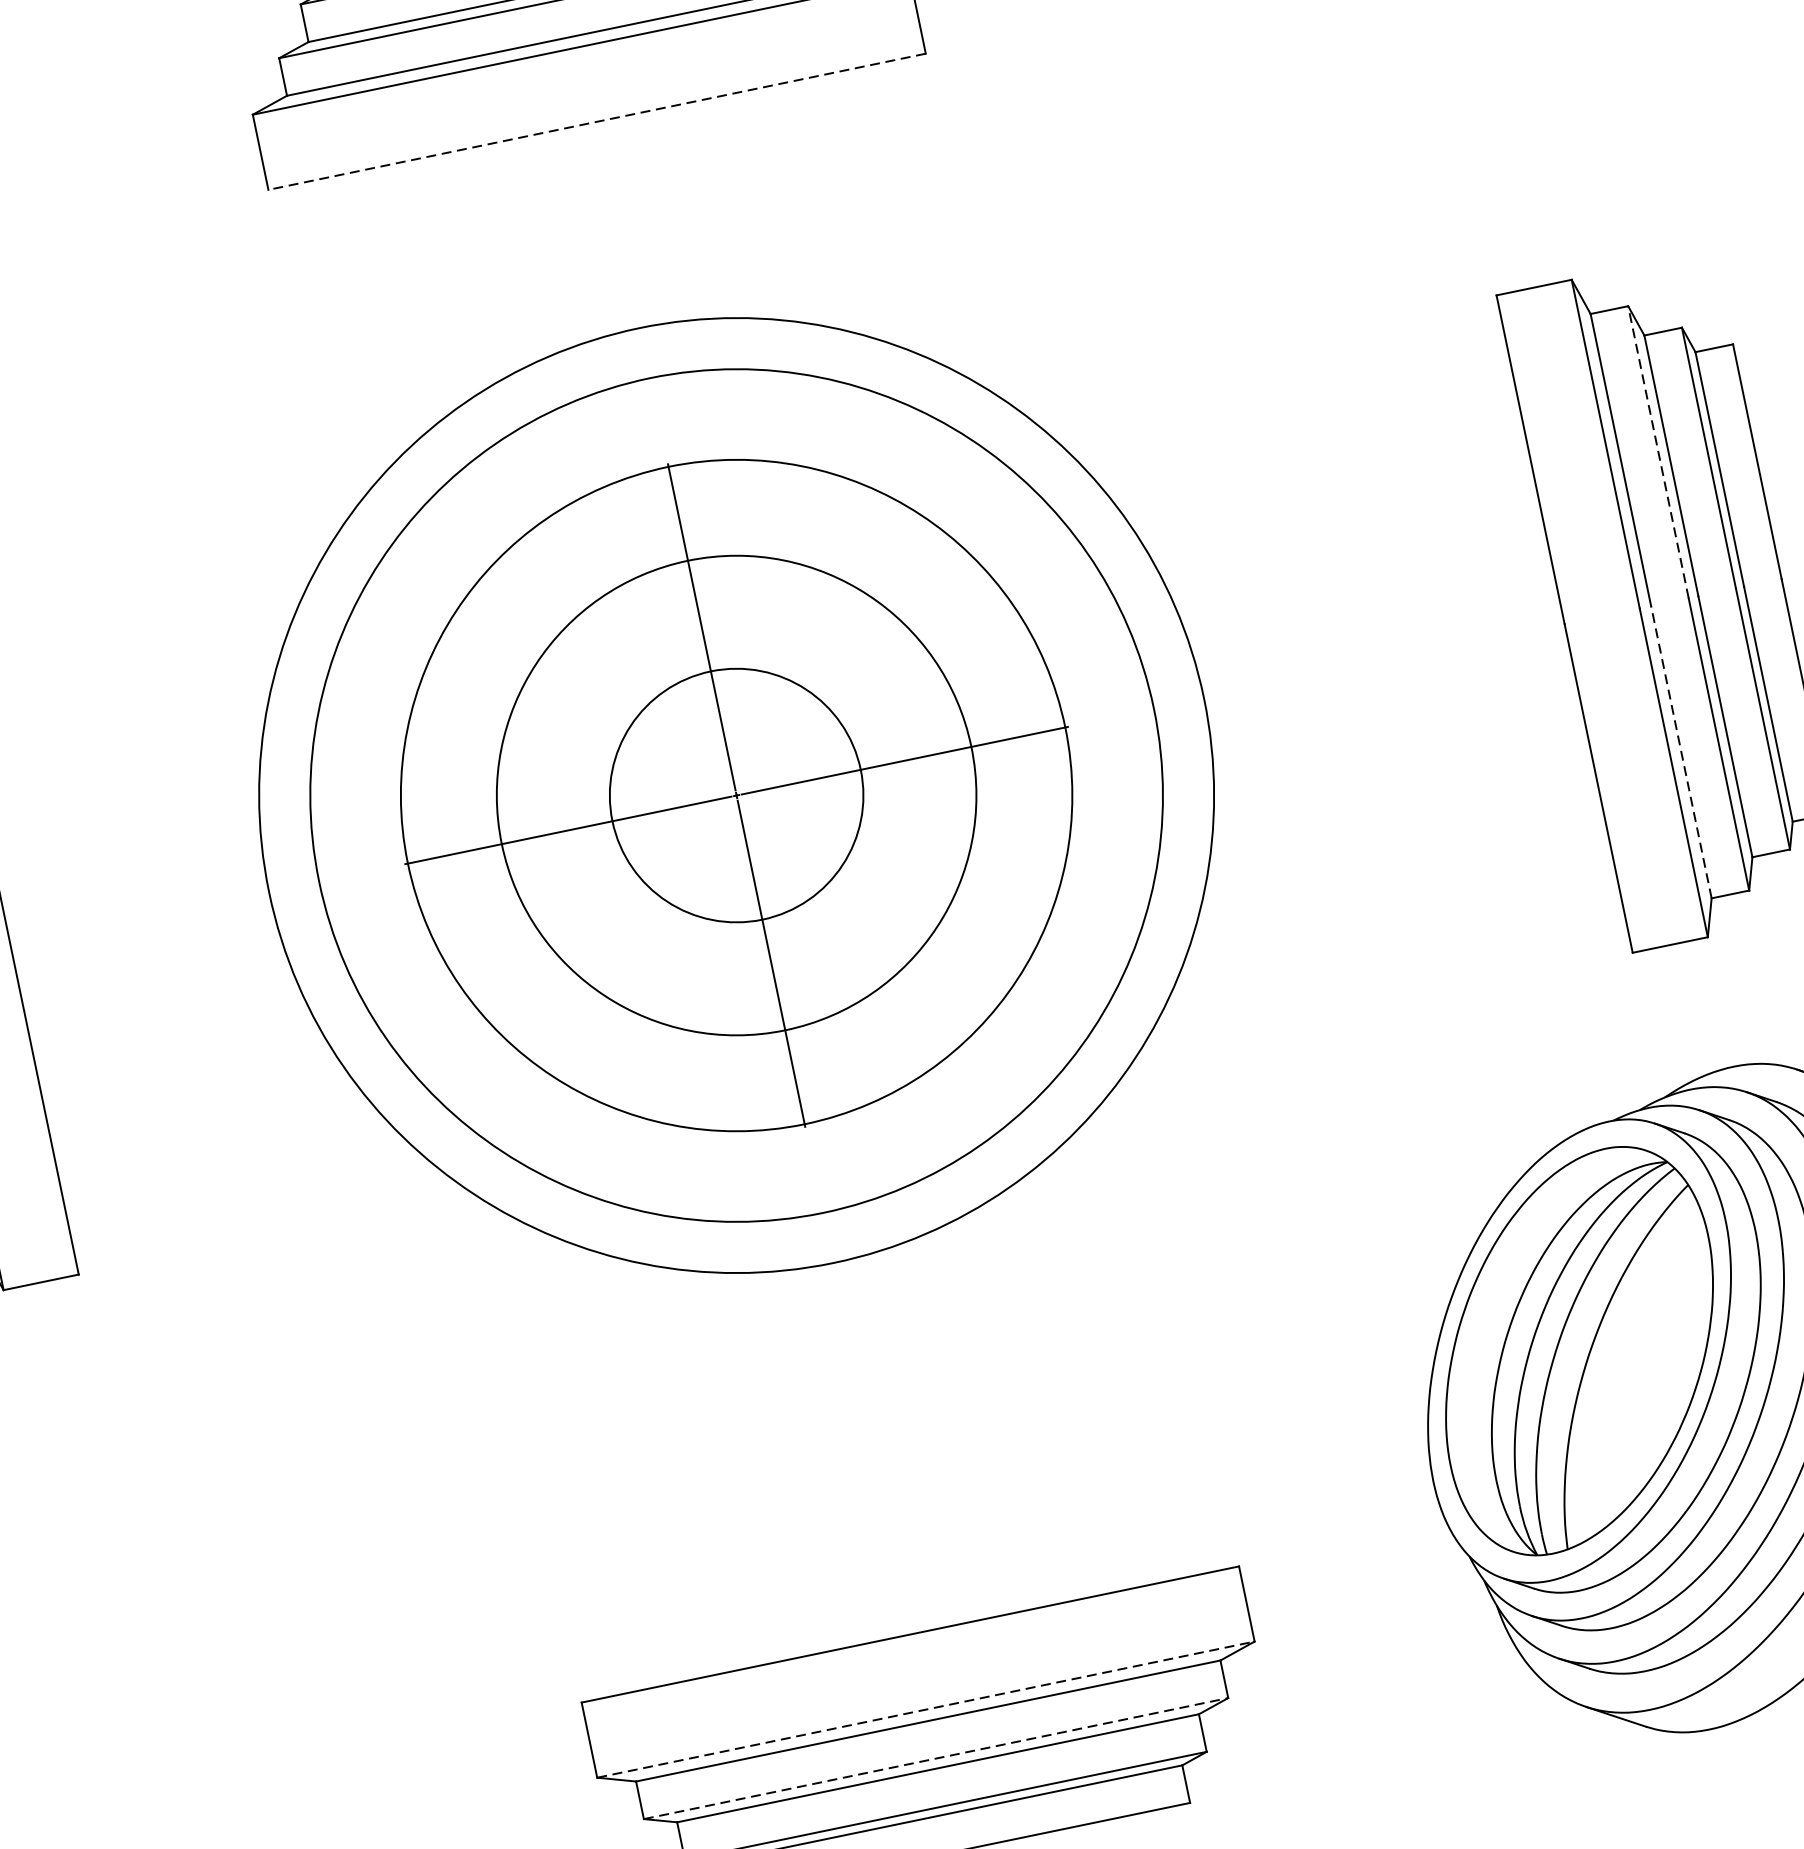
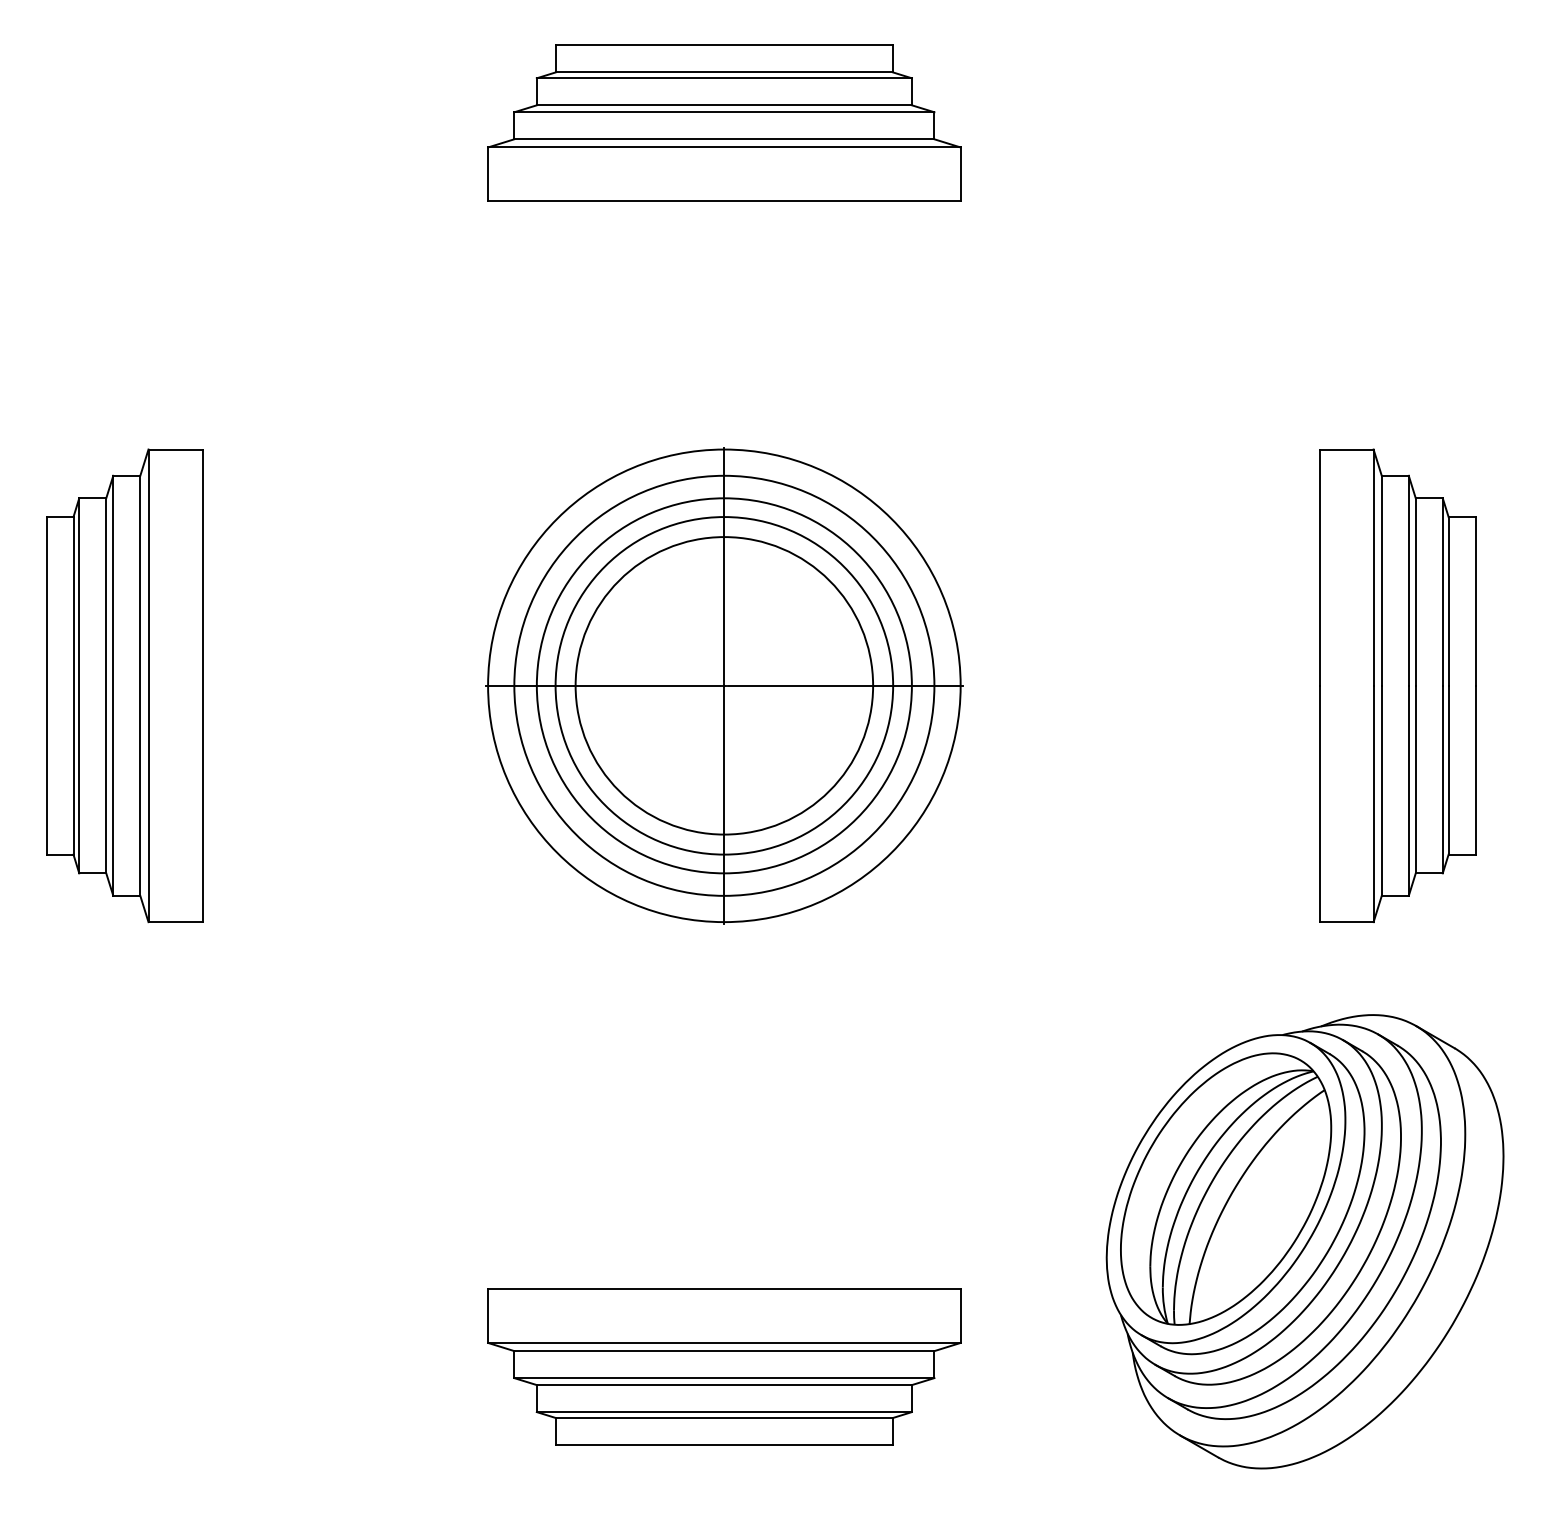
line: (595, 122) -> (723, 201), dashed -> solid
line: (1657, 451) -> (1408, 580), dashed -> solid
line: (1680, 751) -> (1381, 790), dashed -> solid
circle: (735, 795) -> (723, 685), size x0.62
circle: (736, 795) -> (724, 685), size x0.62
circle: (736, 795) -> (724, 685), size x1.67
line: (925, 1709) -> (724, 1342), dashed -> solid
line: (936, 1759) -> (724, 1378), dashed -> solid

